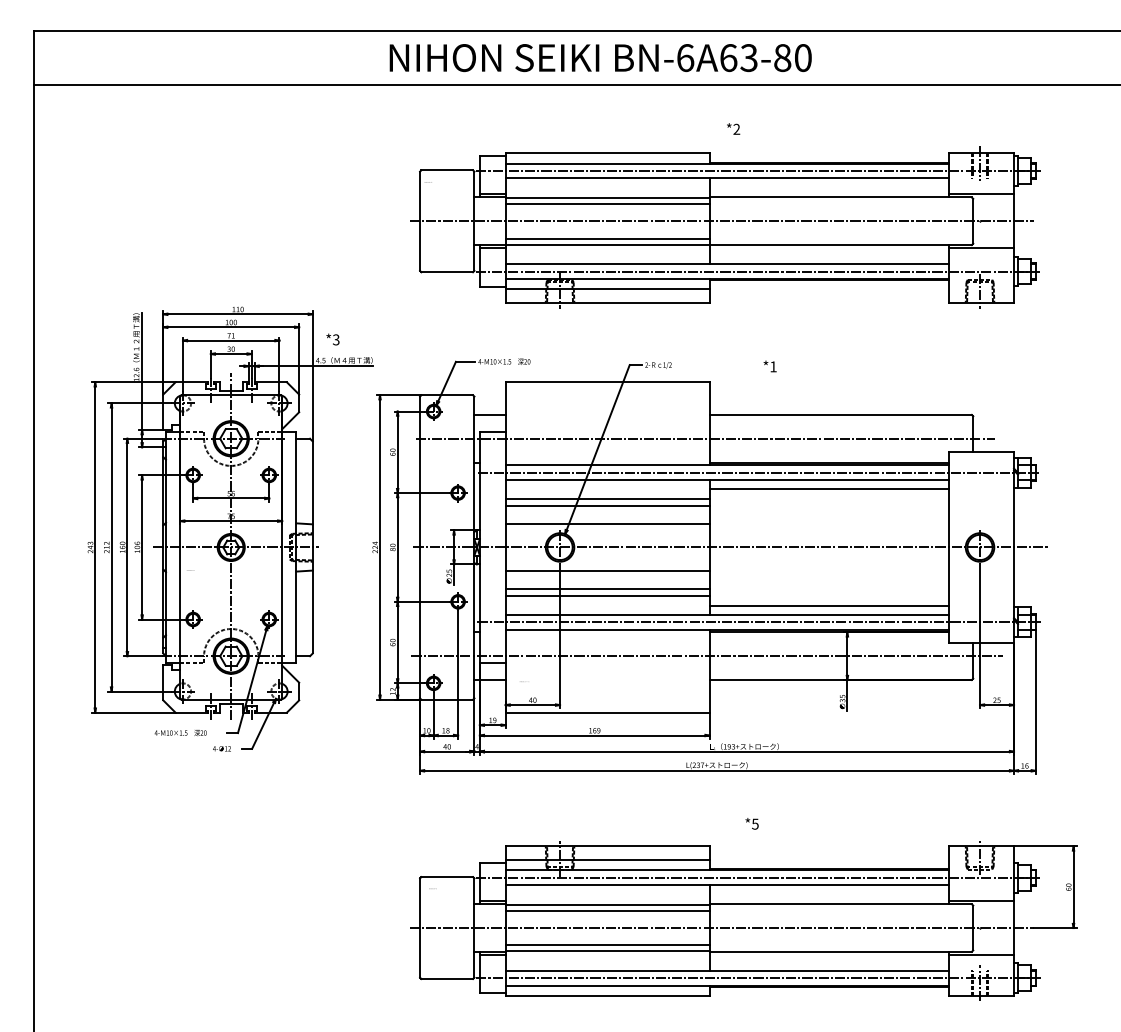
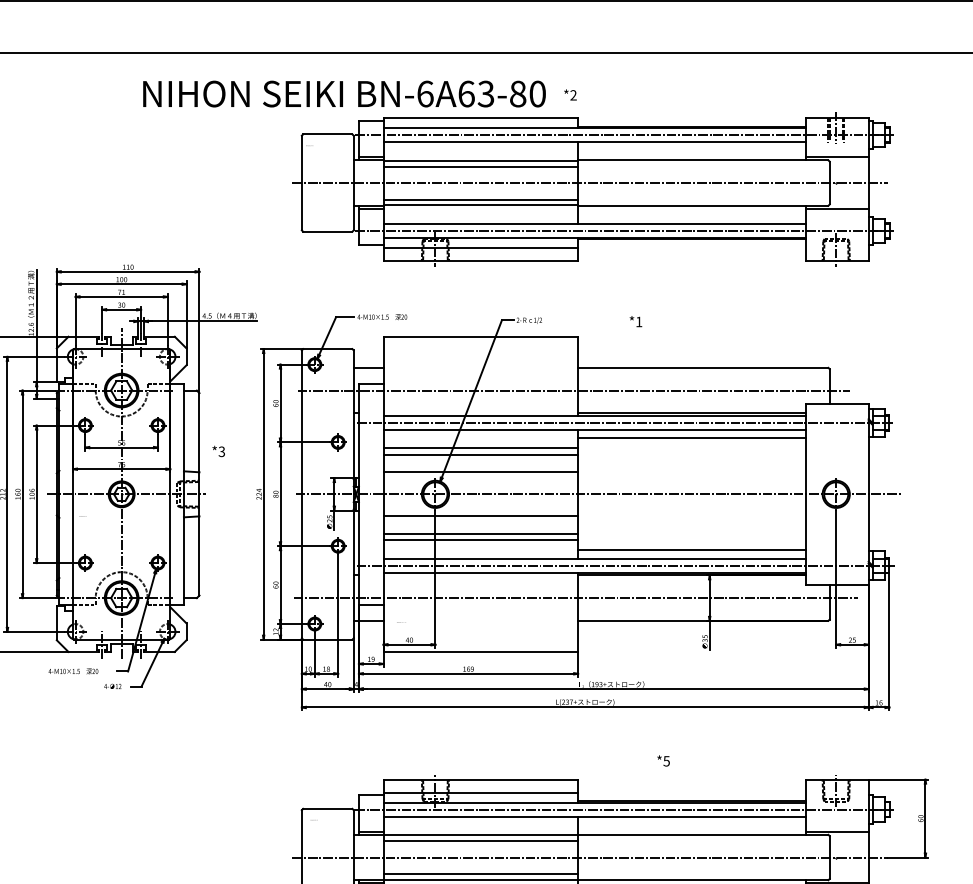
text: (600, 58) -> (344, 94), moved
text: (733, 128) -> (570, 94), moved
text: (332, 339) -> (218, 451), moved
text: (751, 823) -> (663, 760), moved

